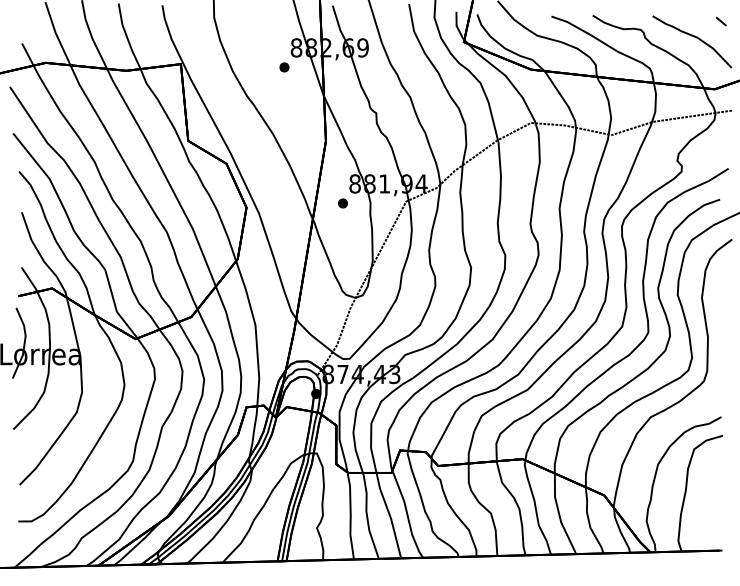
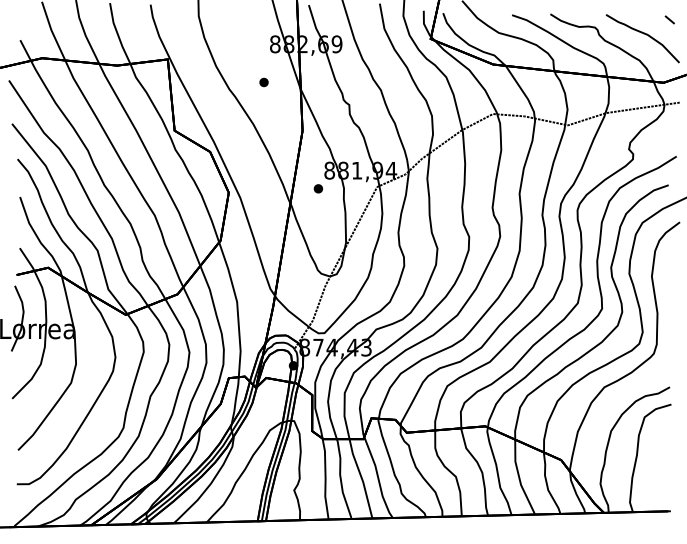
part: (283, 67) -> (263, 82), moved

